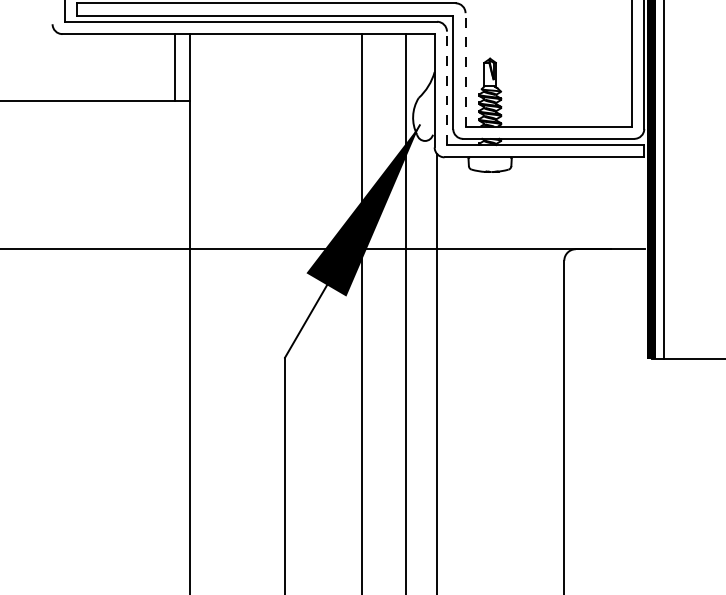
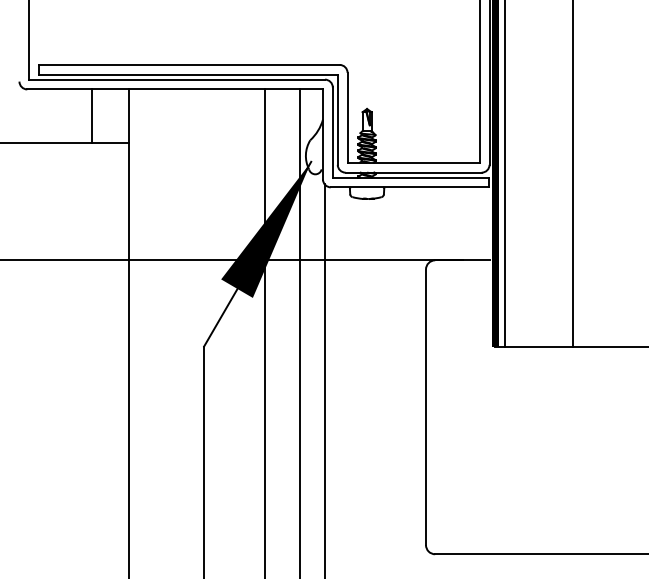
line: (174, 66) -> (92, 115), moved
line: (465, 69) -> (347, 117), dashed -> solid
line: (446, 88) -> (332, 132), dashed -> solid

